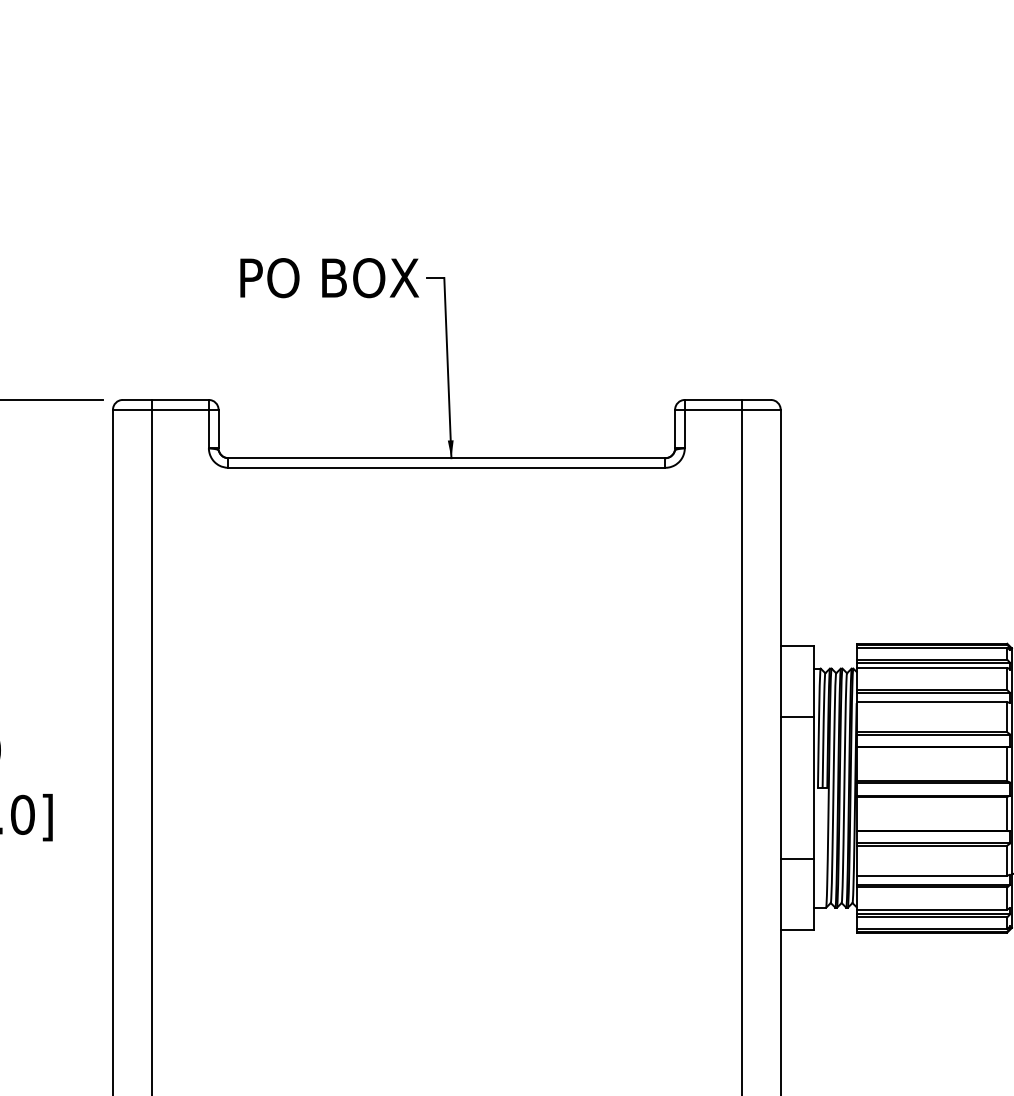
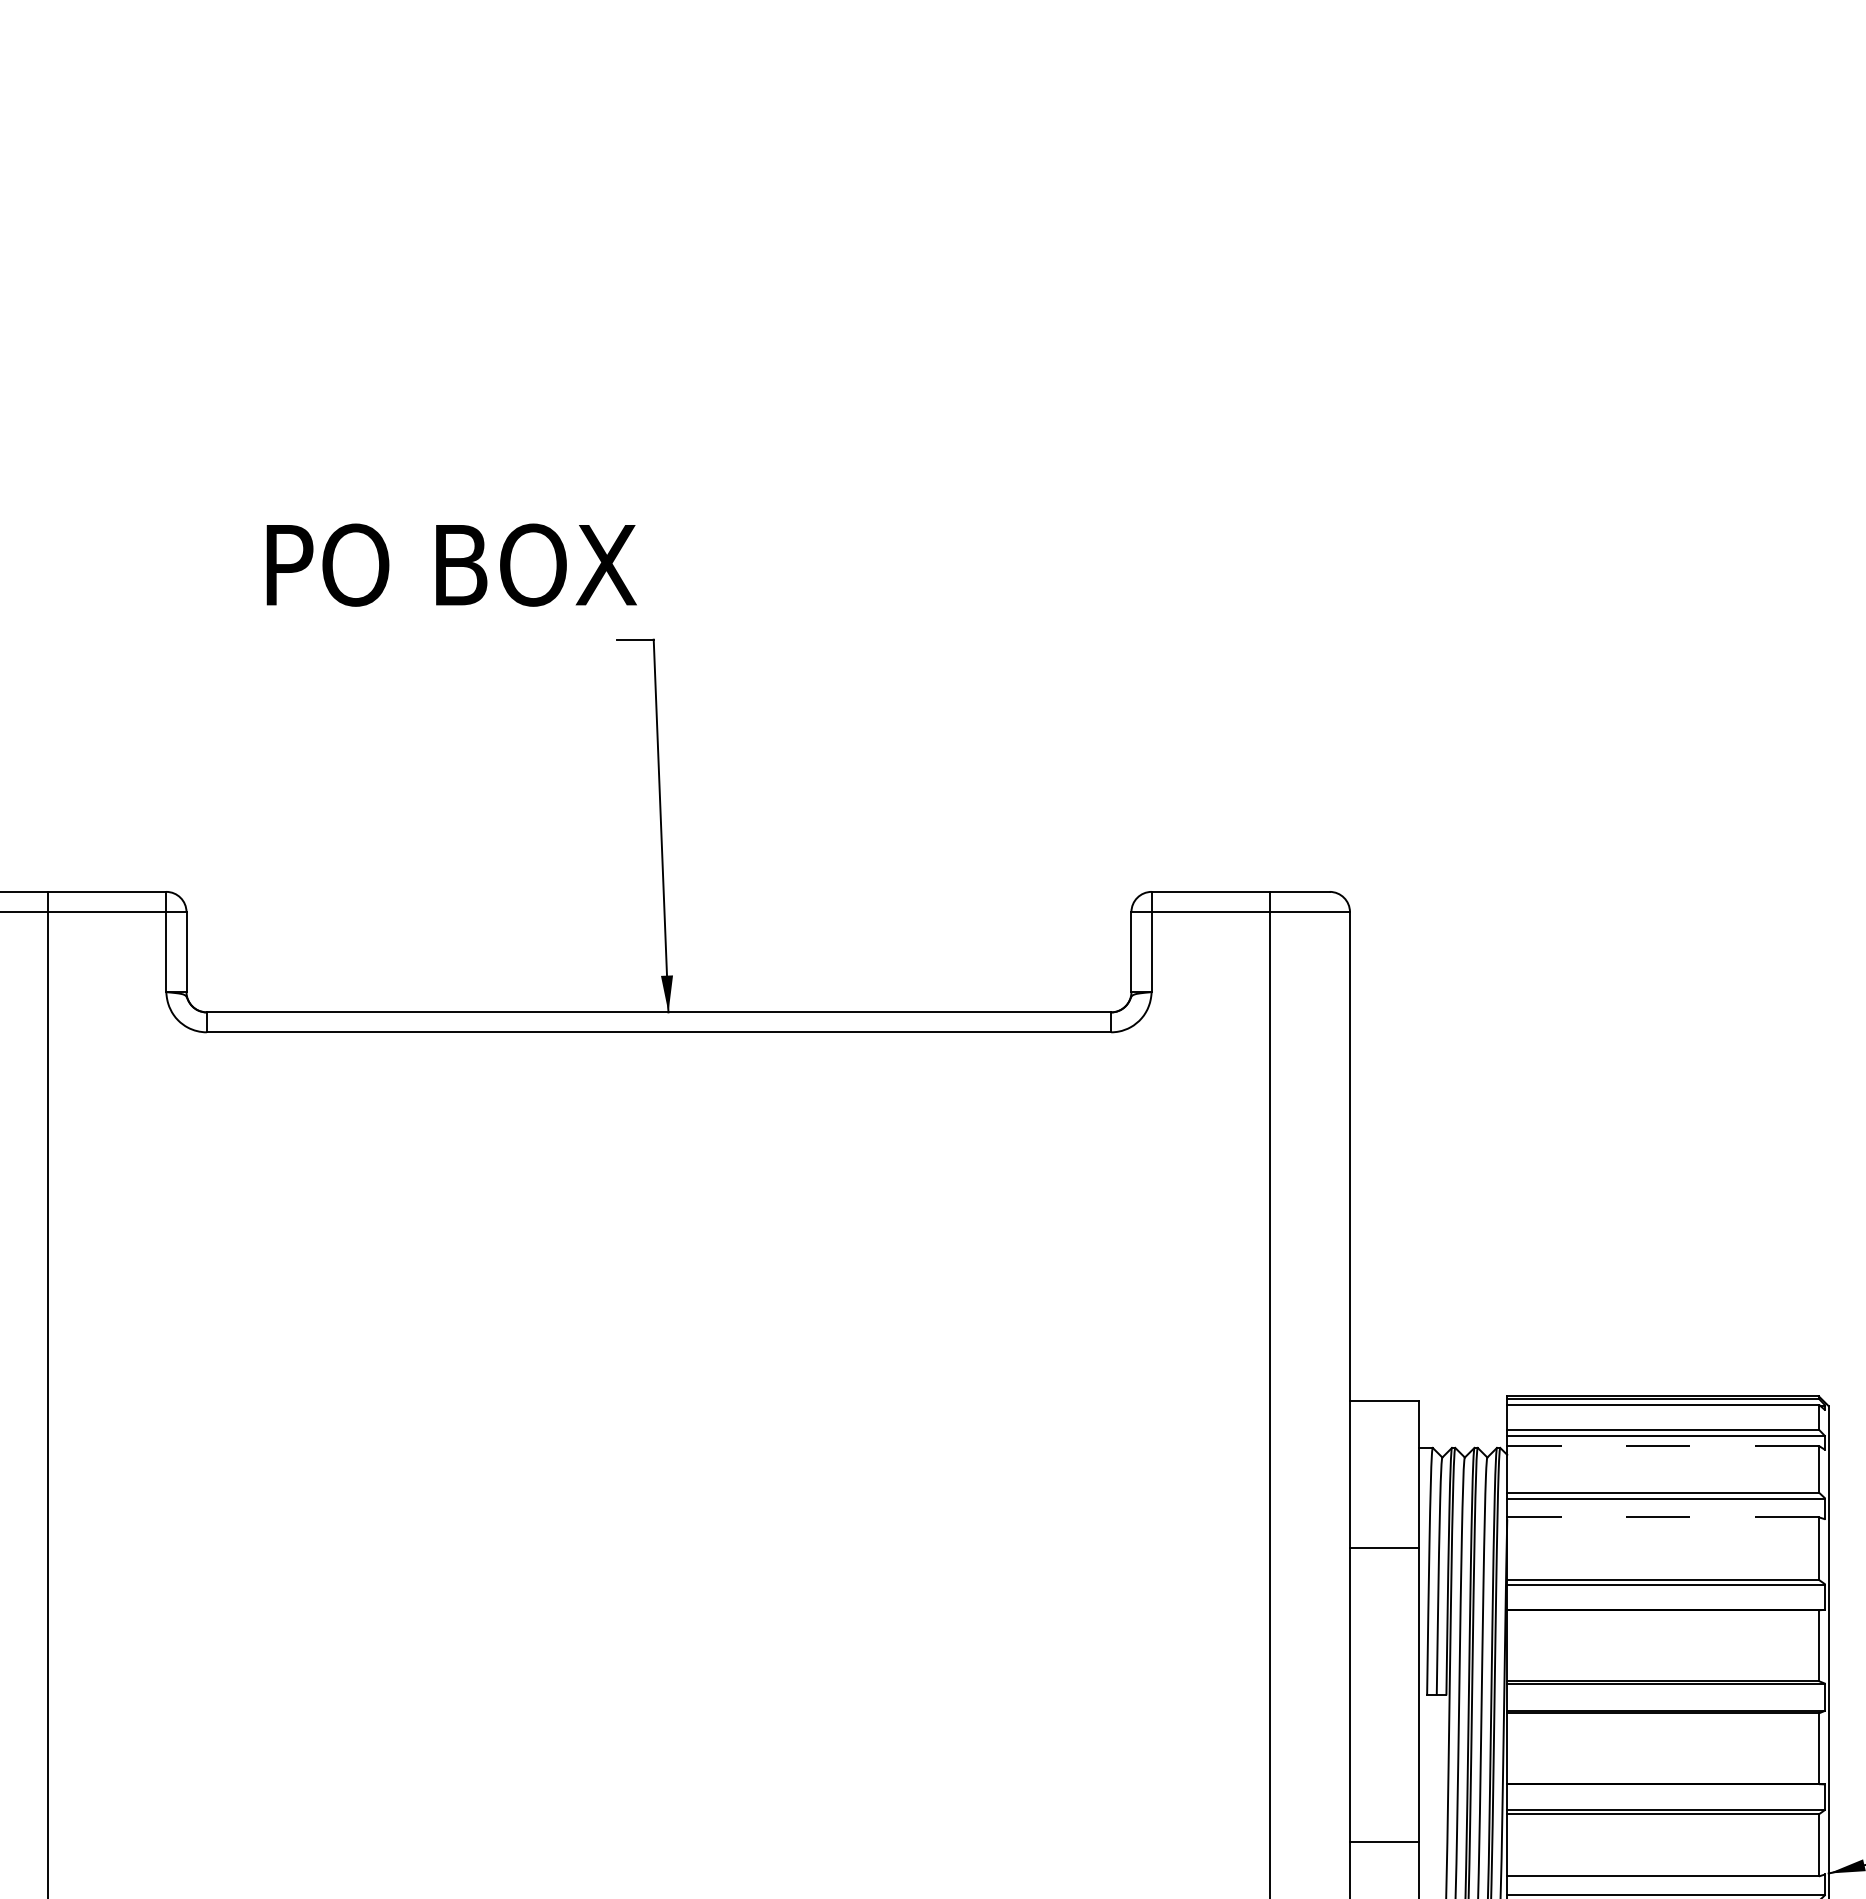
text: (329, 278) -> (451, 565), moved
line: (931, 667) -> (1662, 1445), solid -> dashed
line: (931, 702) -> (1662, 1518), solid -> dashed

